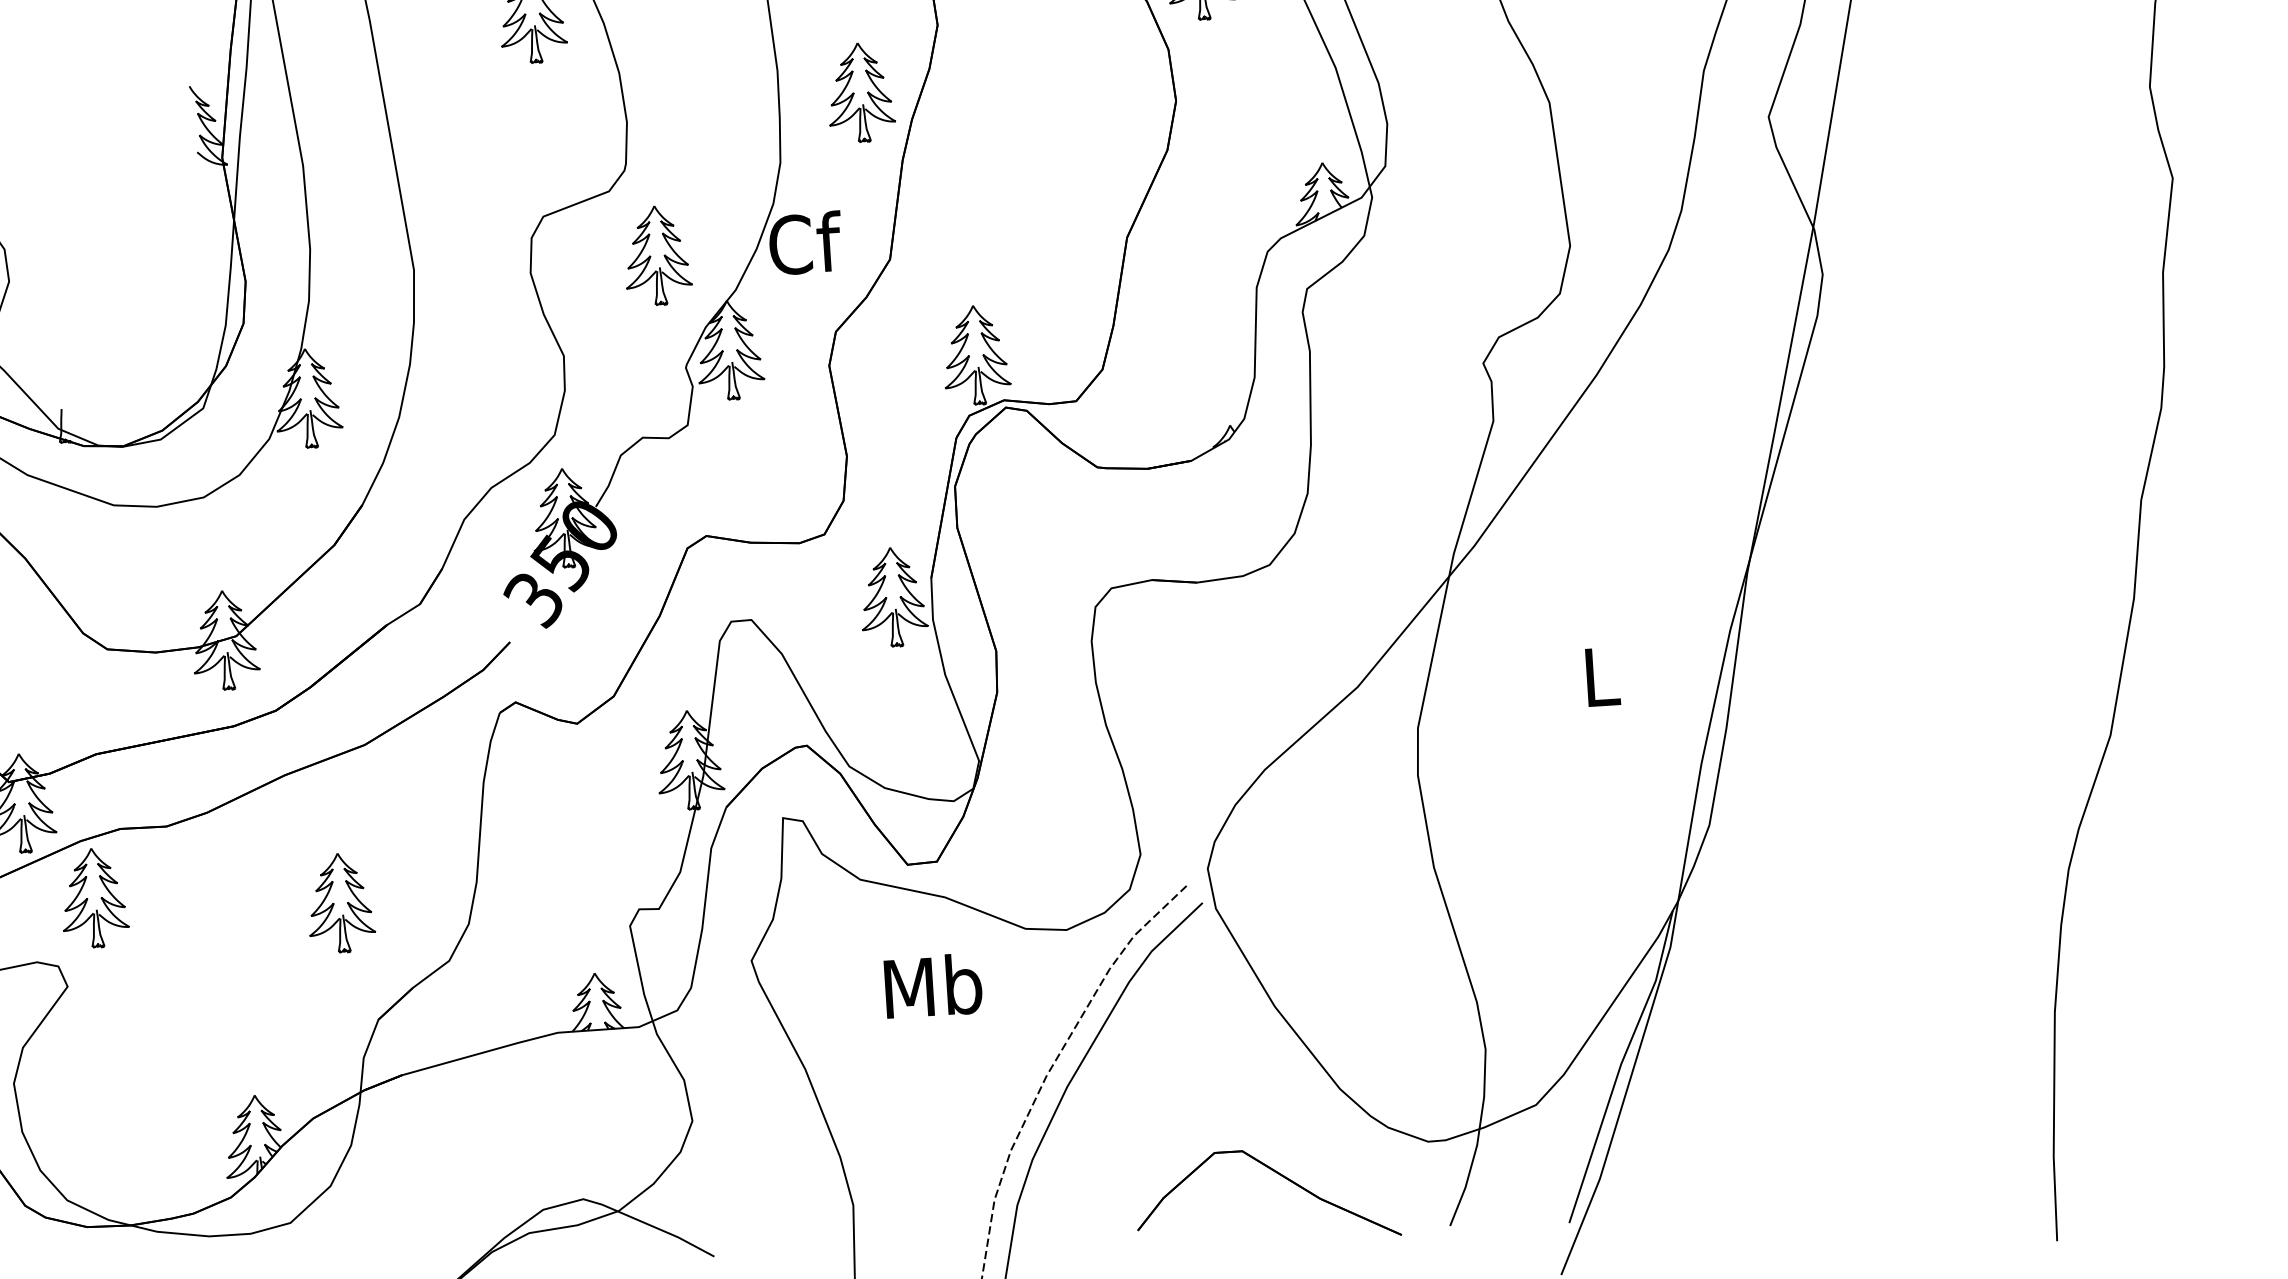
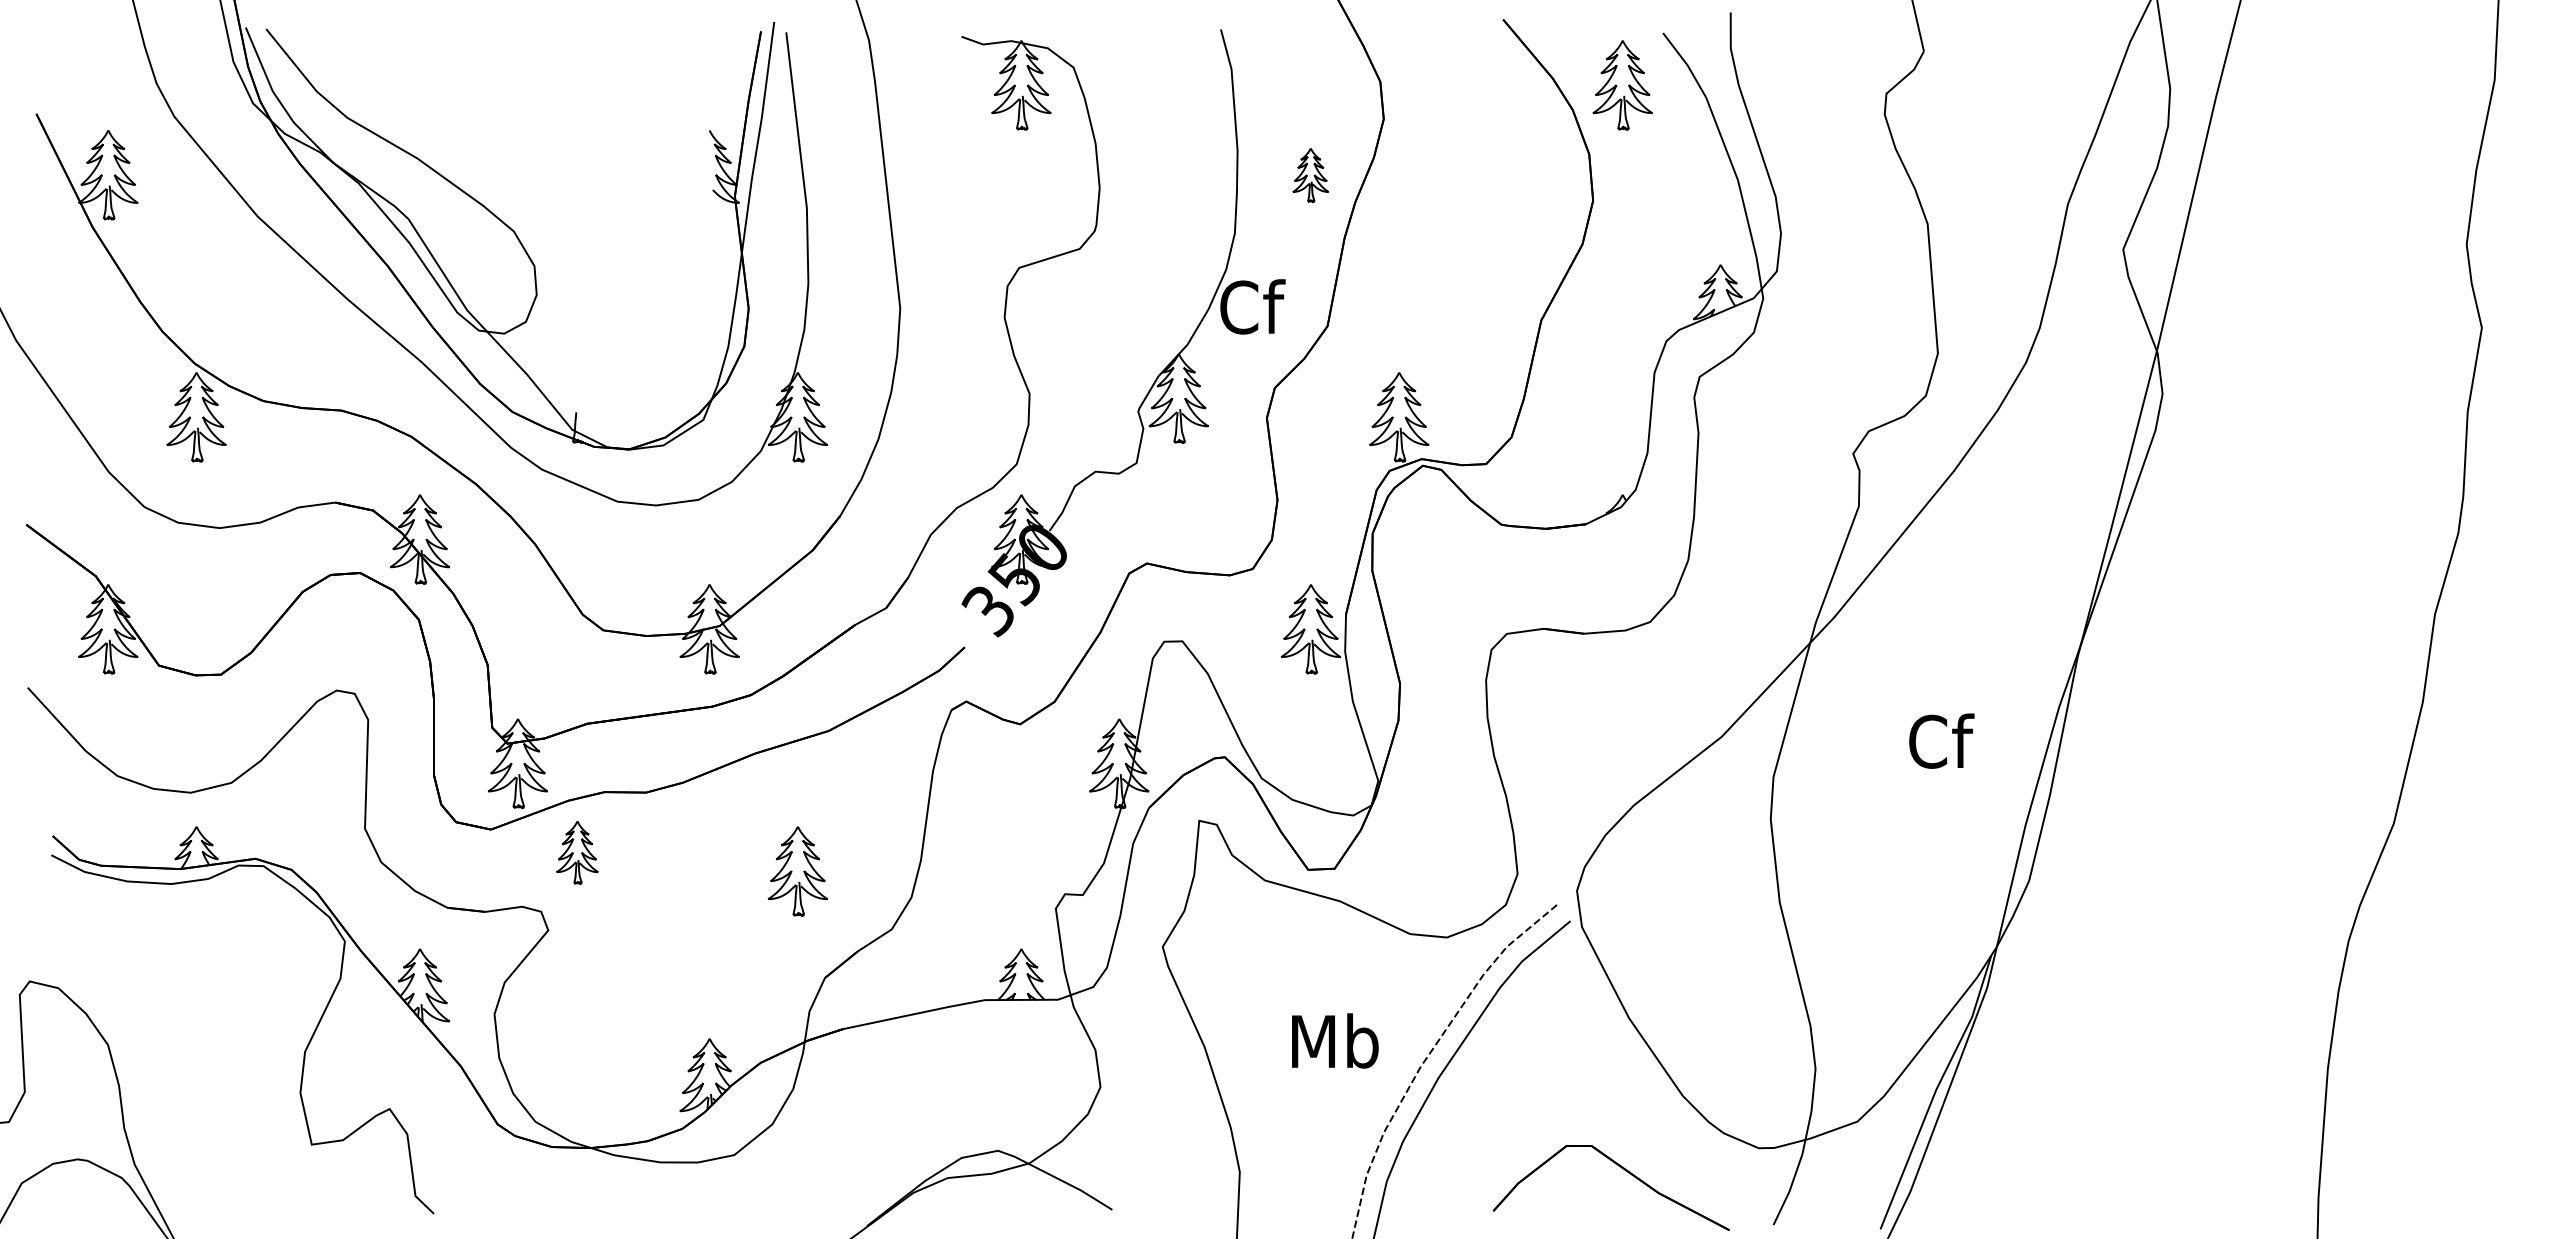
part: (860, 93) -> (1310, 175), size x0.6
part: (657, 255) -> (1119, 309), removed
text: (1601, 675) -> (1941, 740), L -> Cf
part: (94, 898) -> (577, 852), size x0.7
text: (933, 985) -> (1335, 1040), moved

